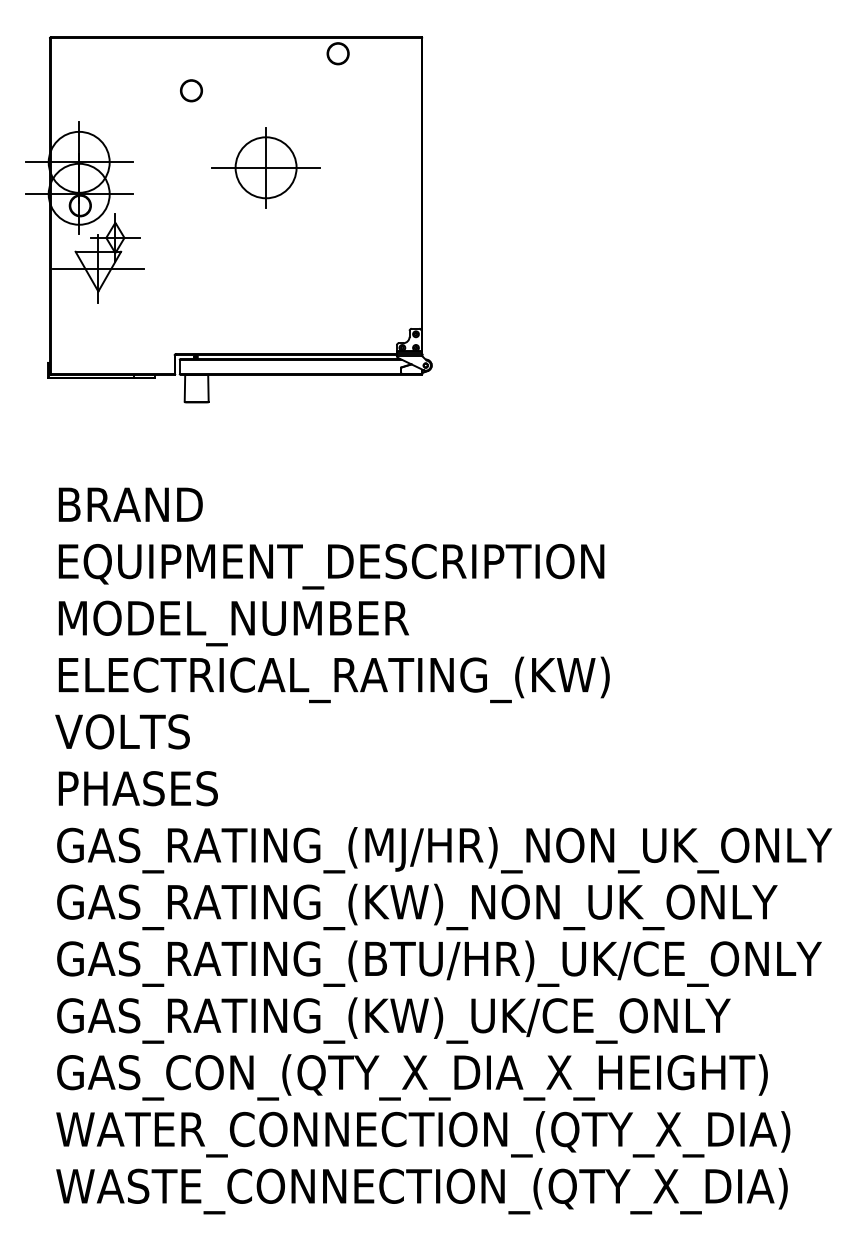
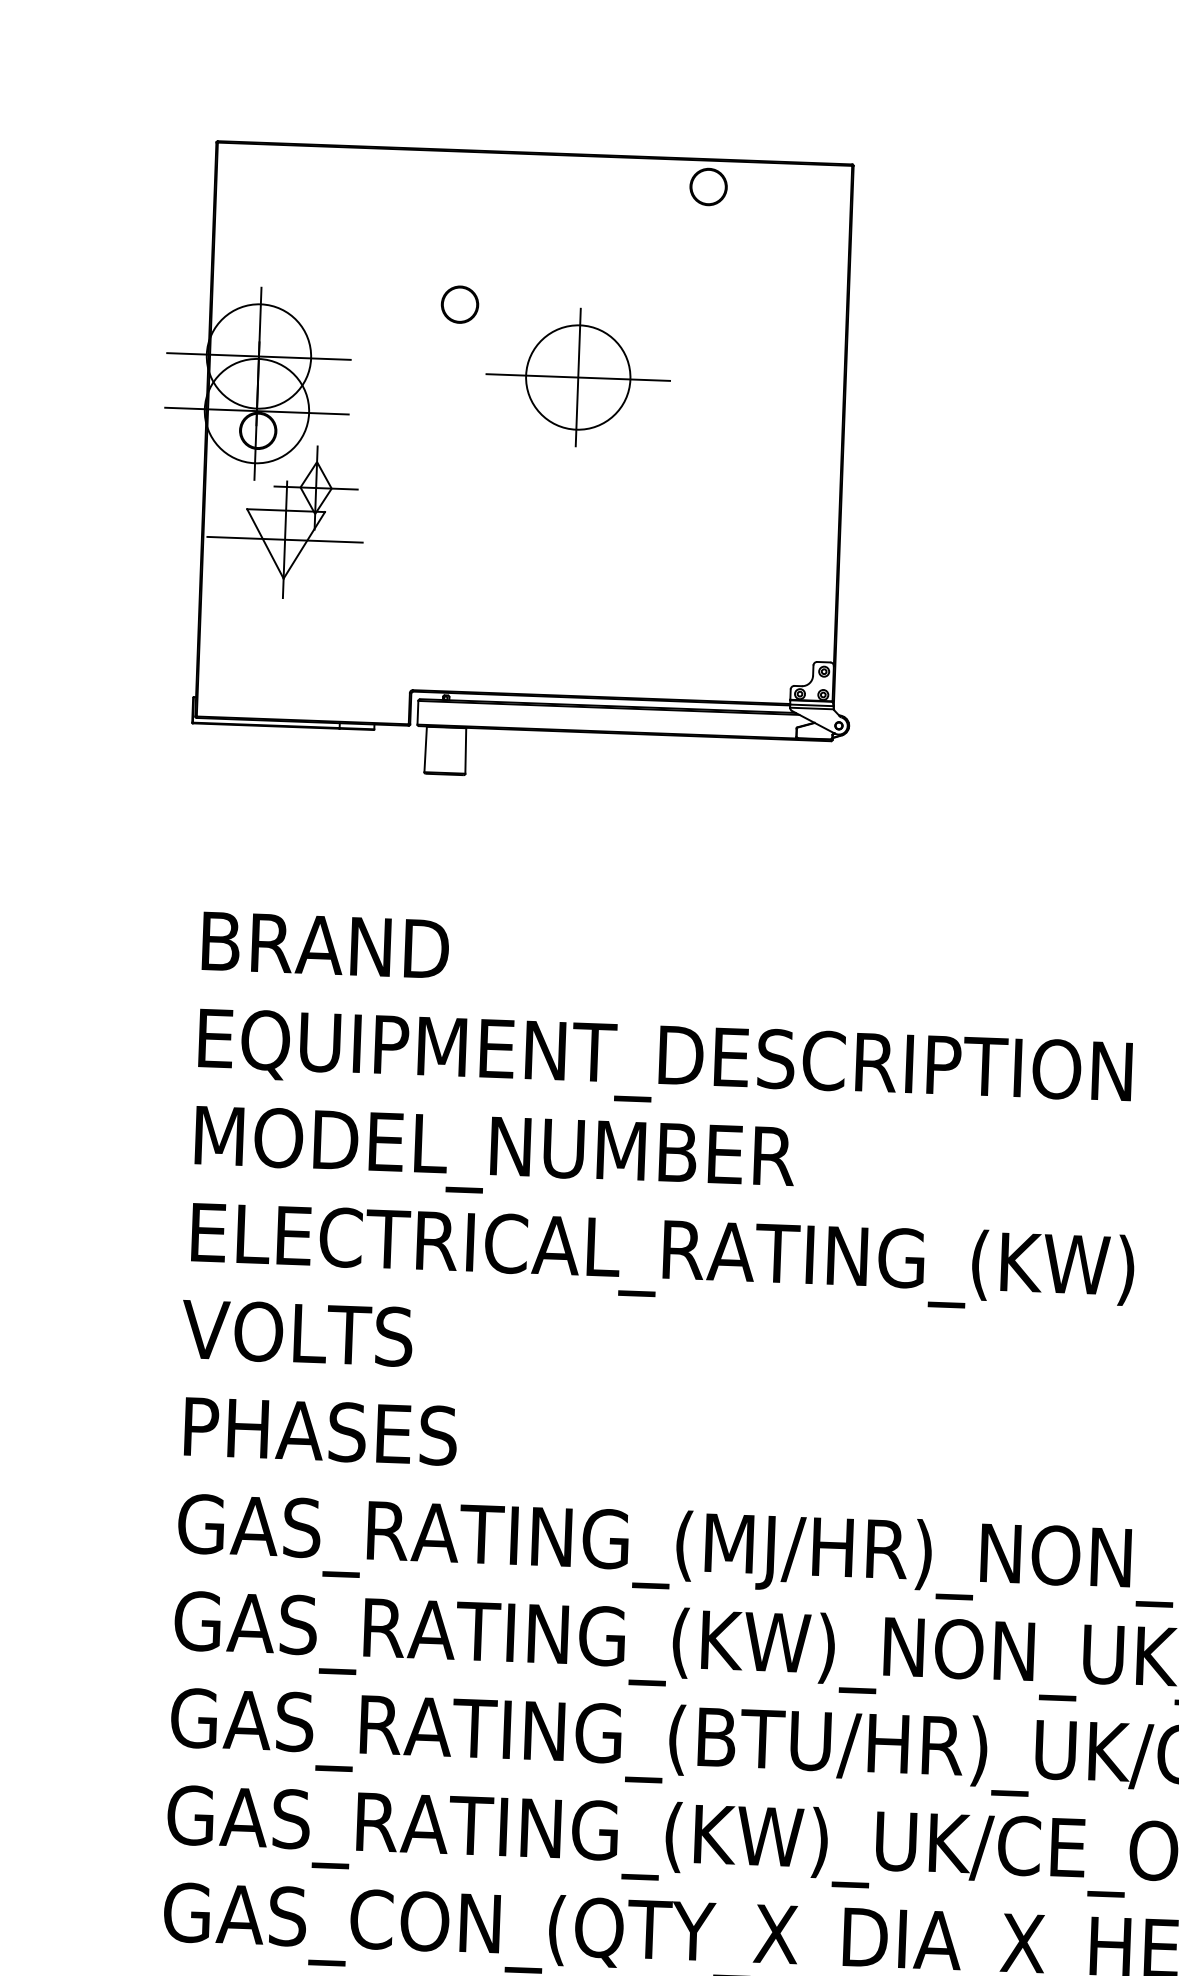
circle: (191, 90) -> (460, 304), moved

